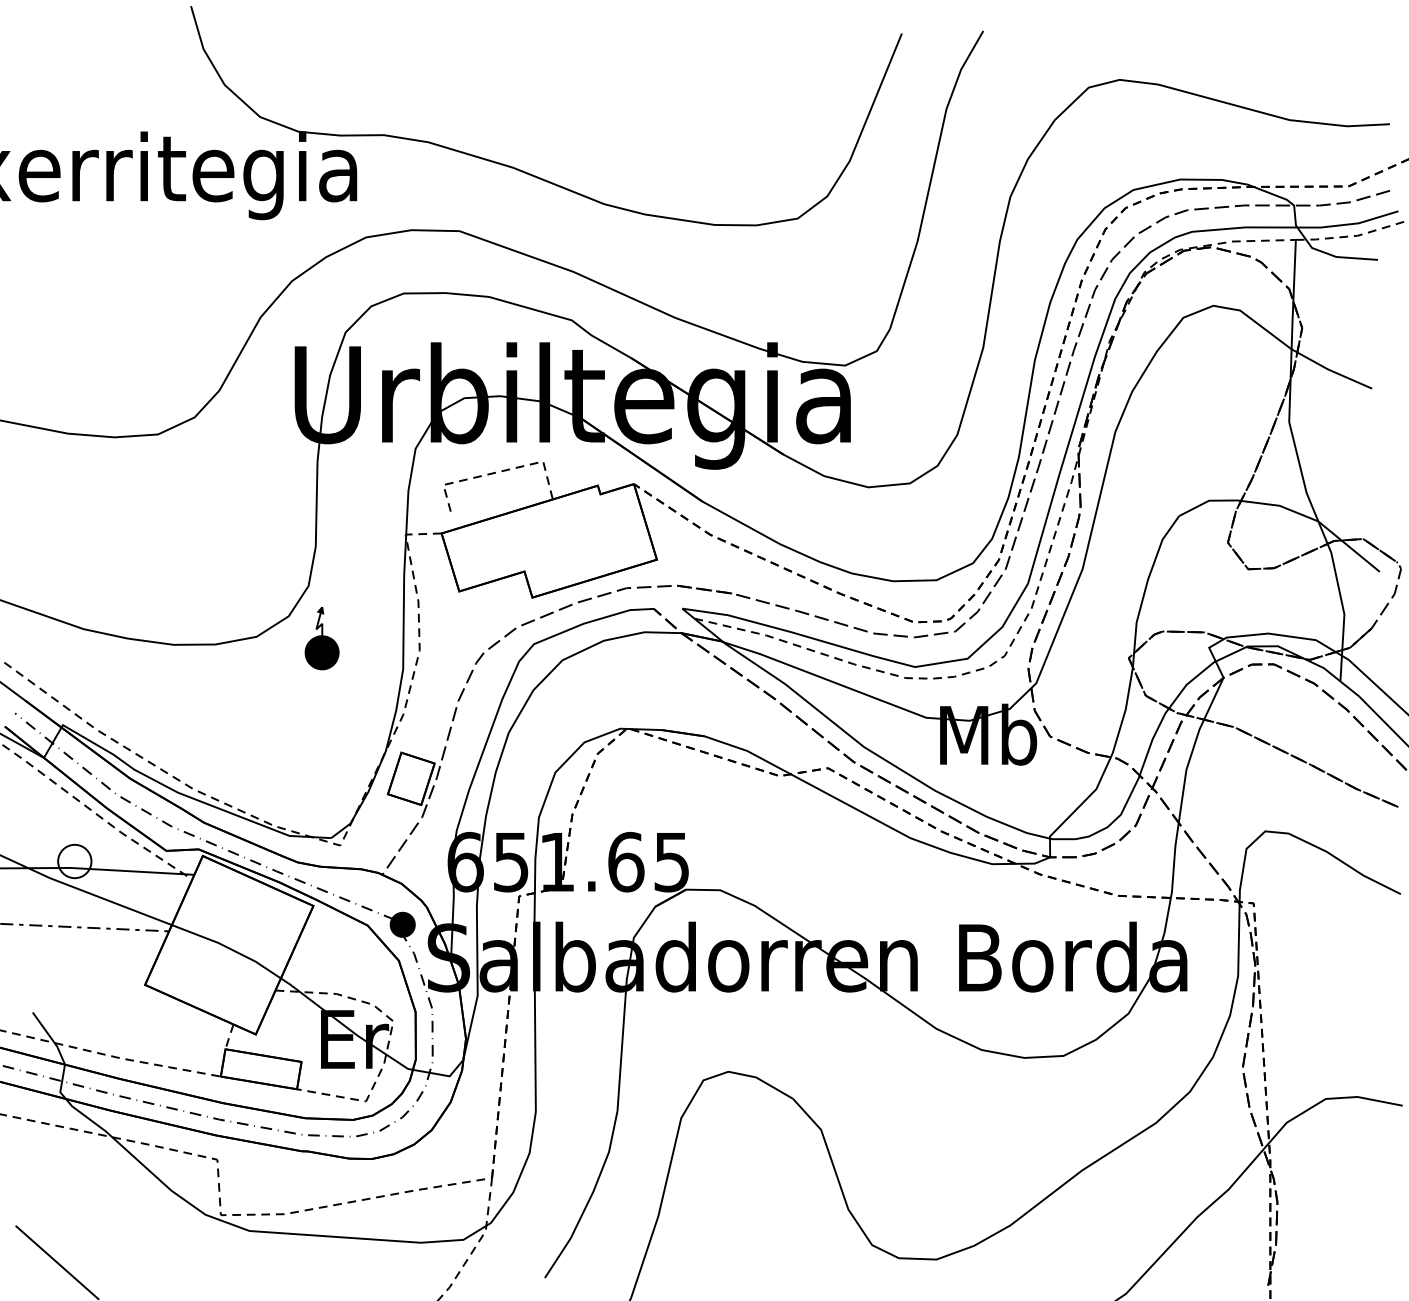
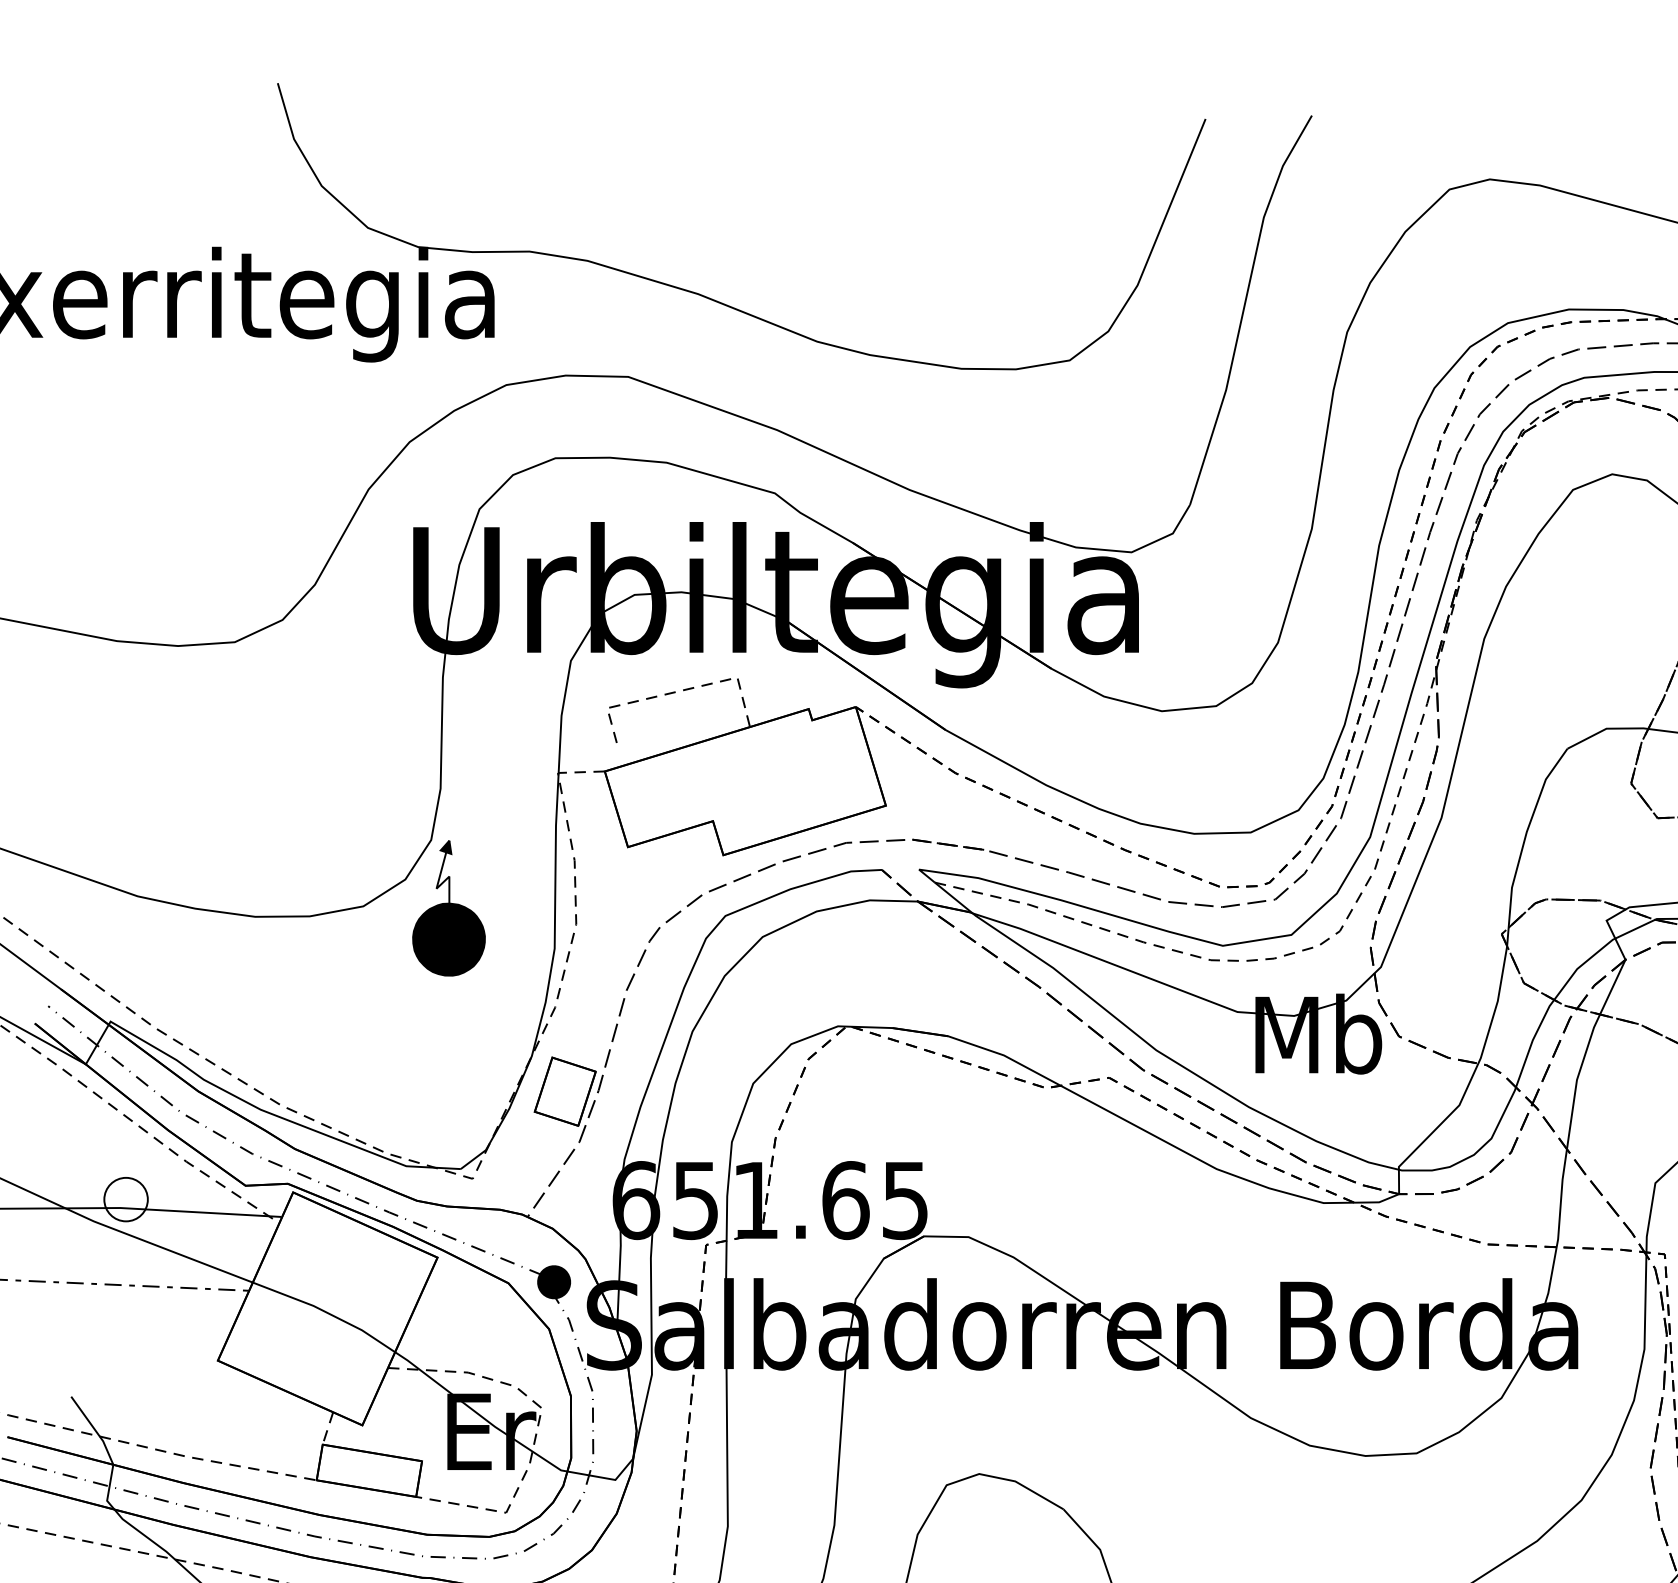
part: (321, 638) -> (448, 908), size x1.67

